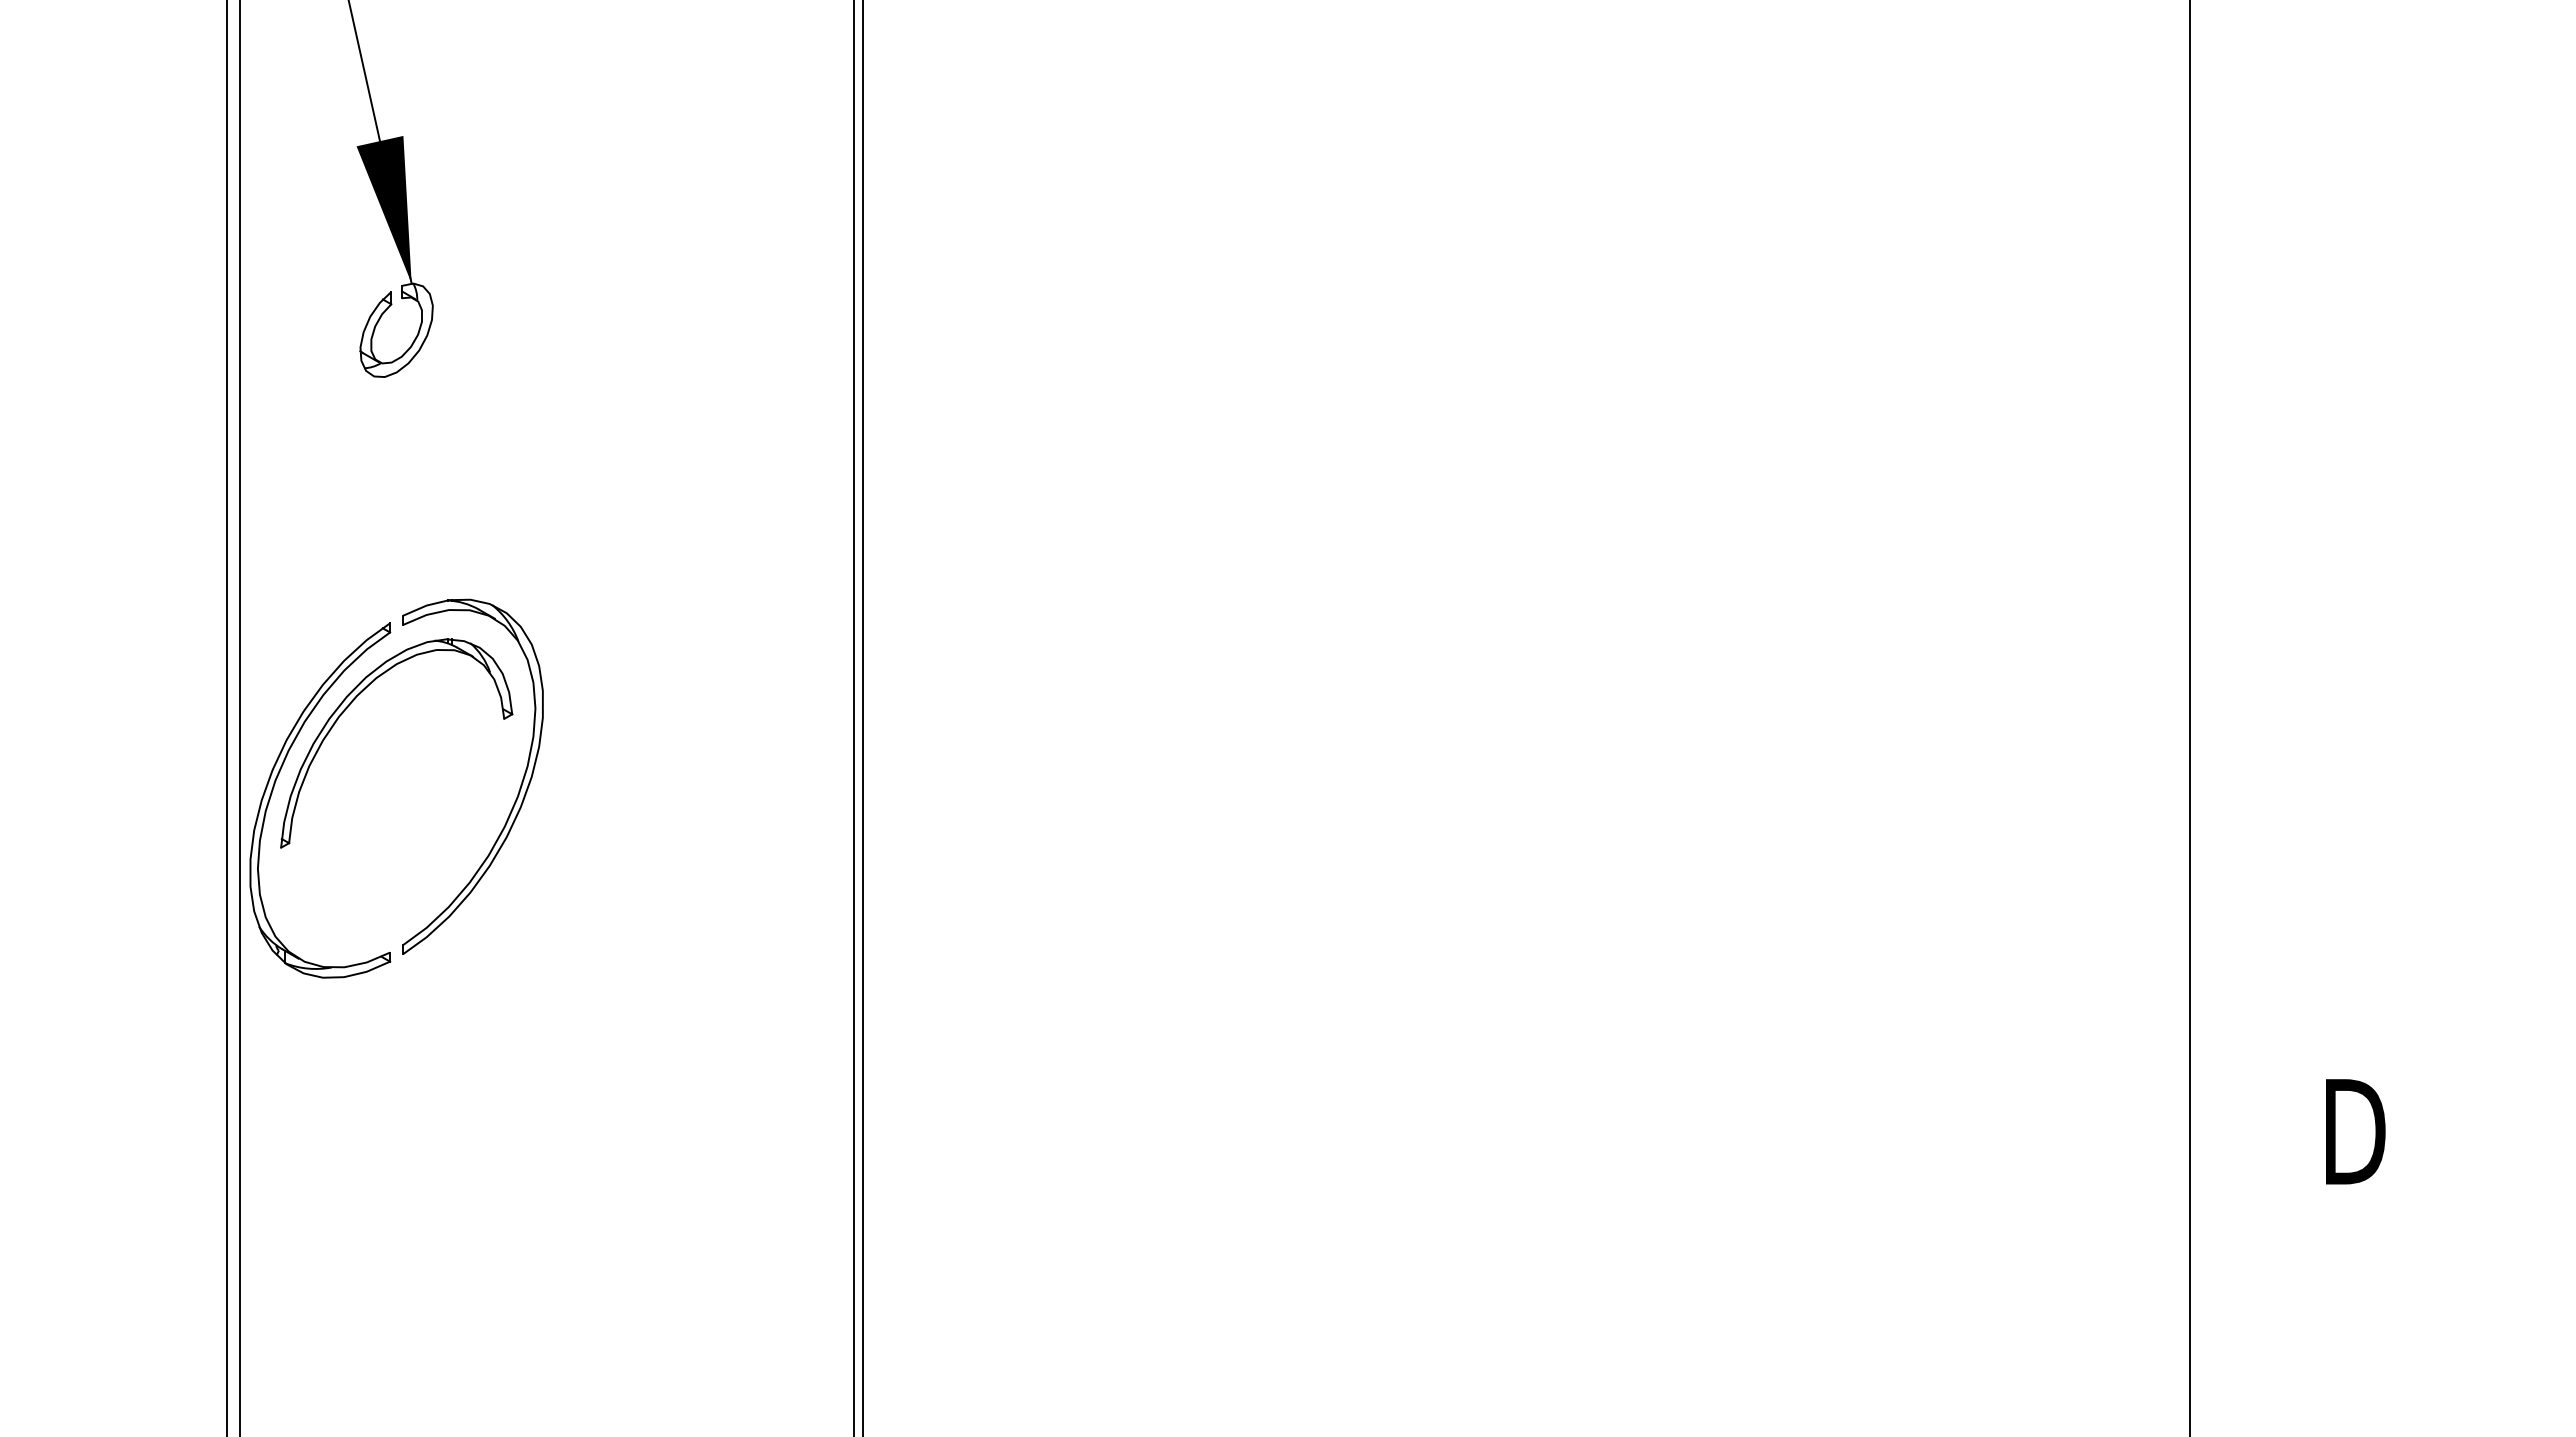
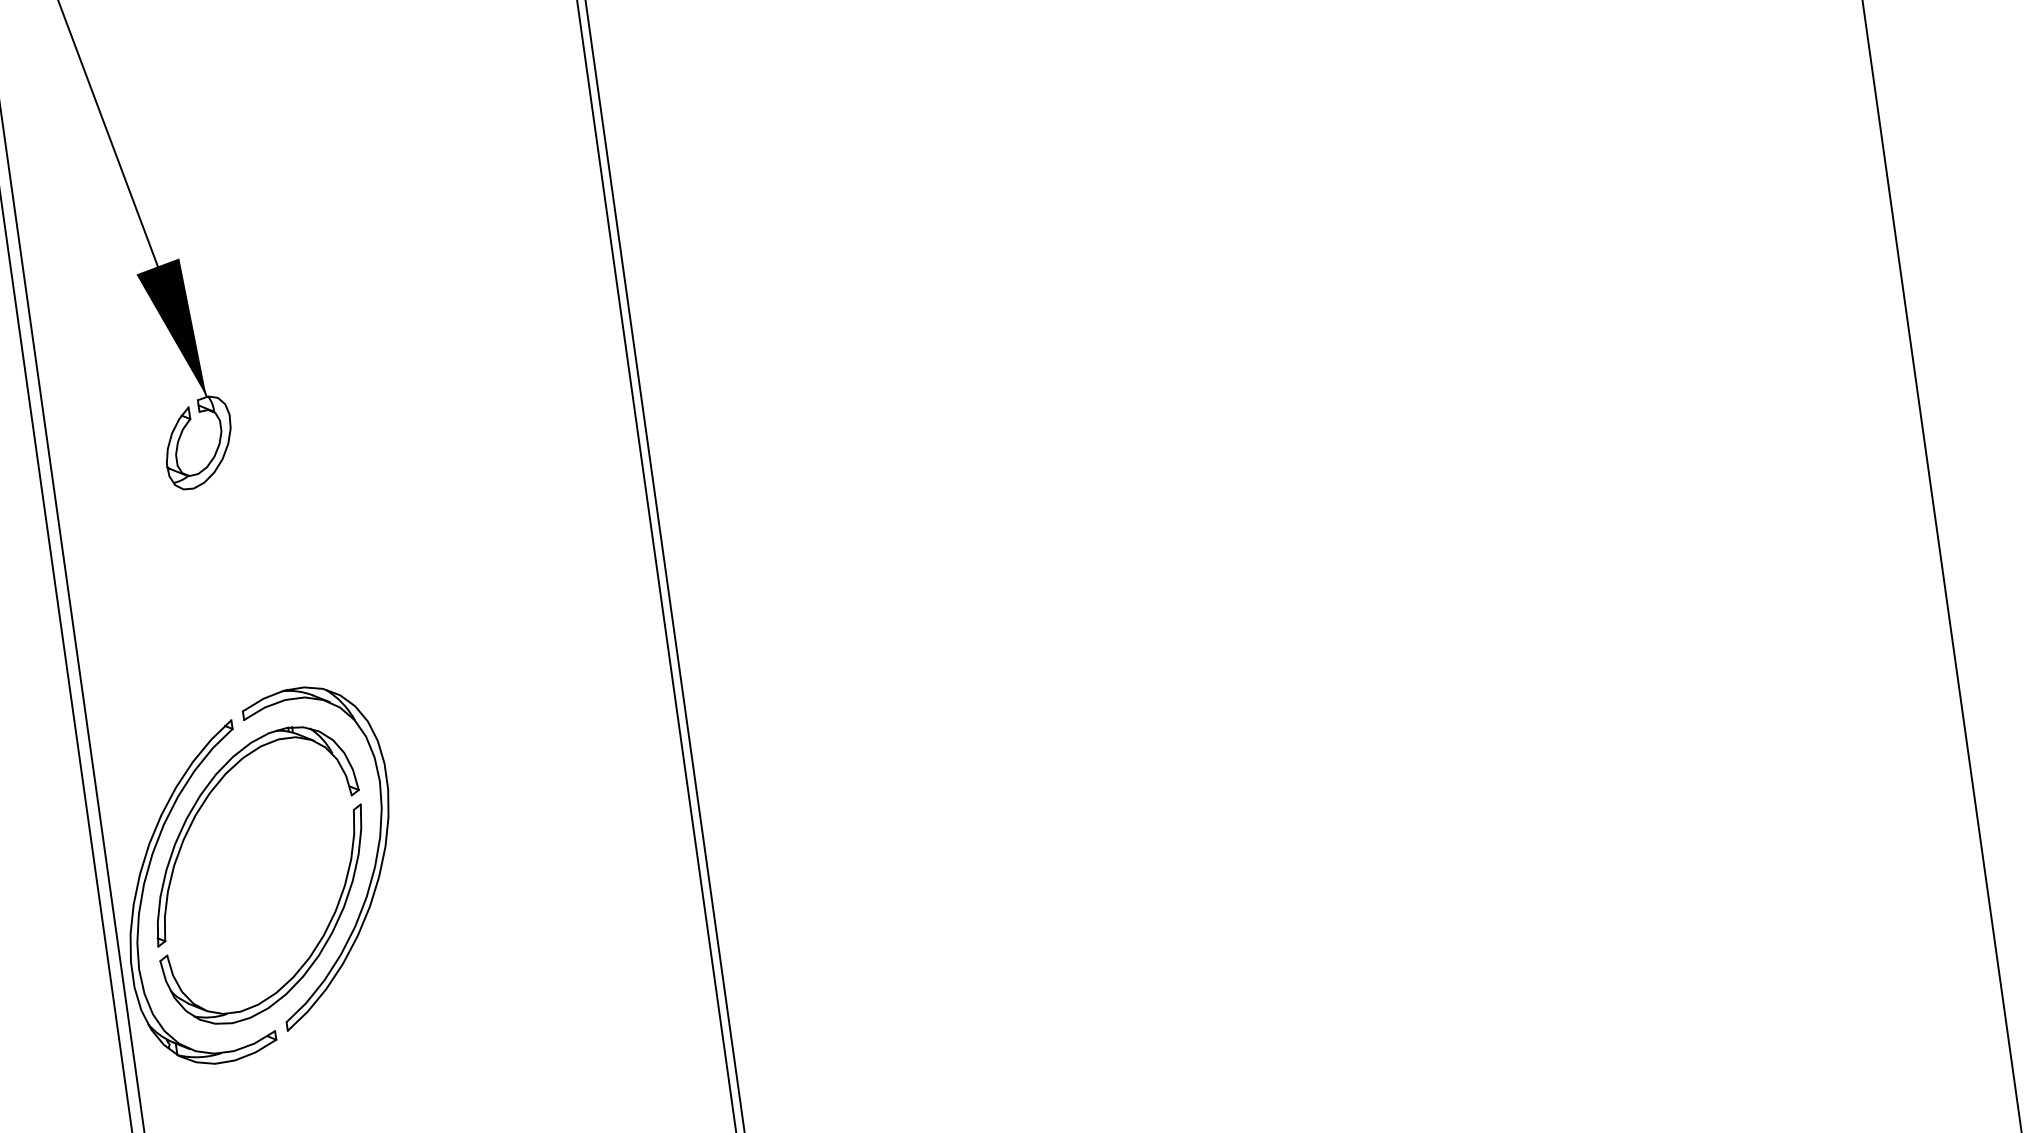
part: (442, 872) -> (313, 948), added

